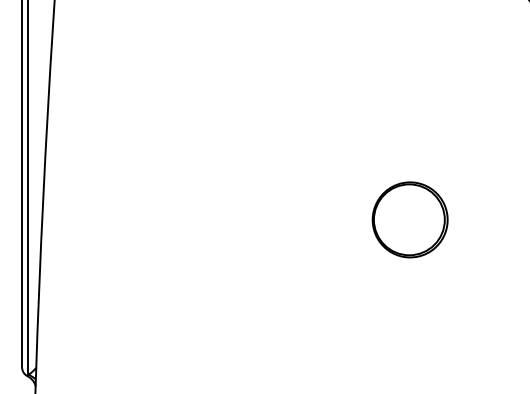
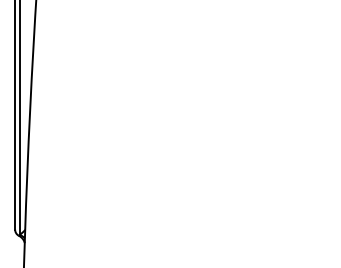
part: (409, 219) -> (290, 124), removed

